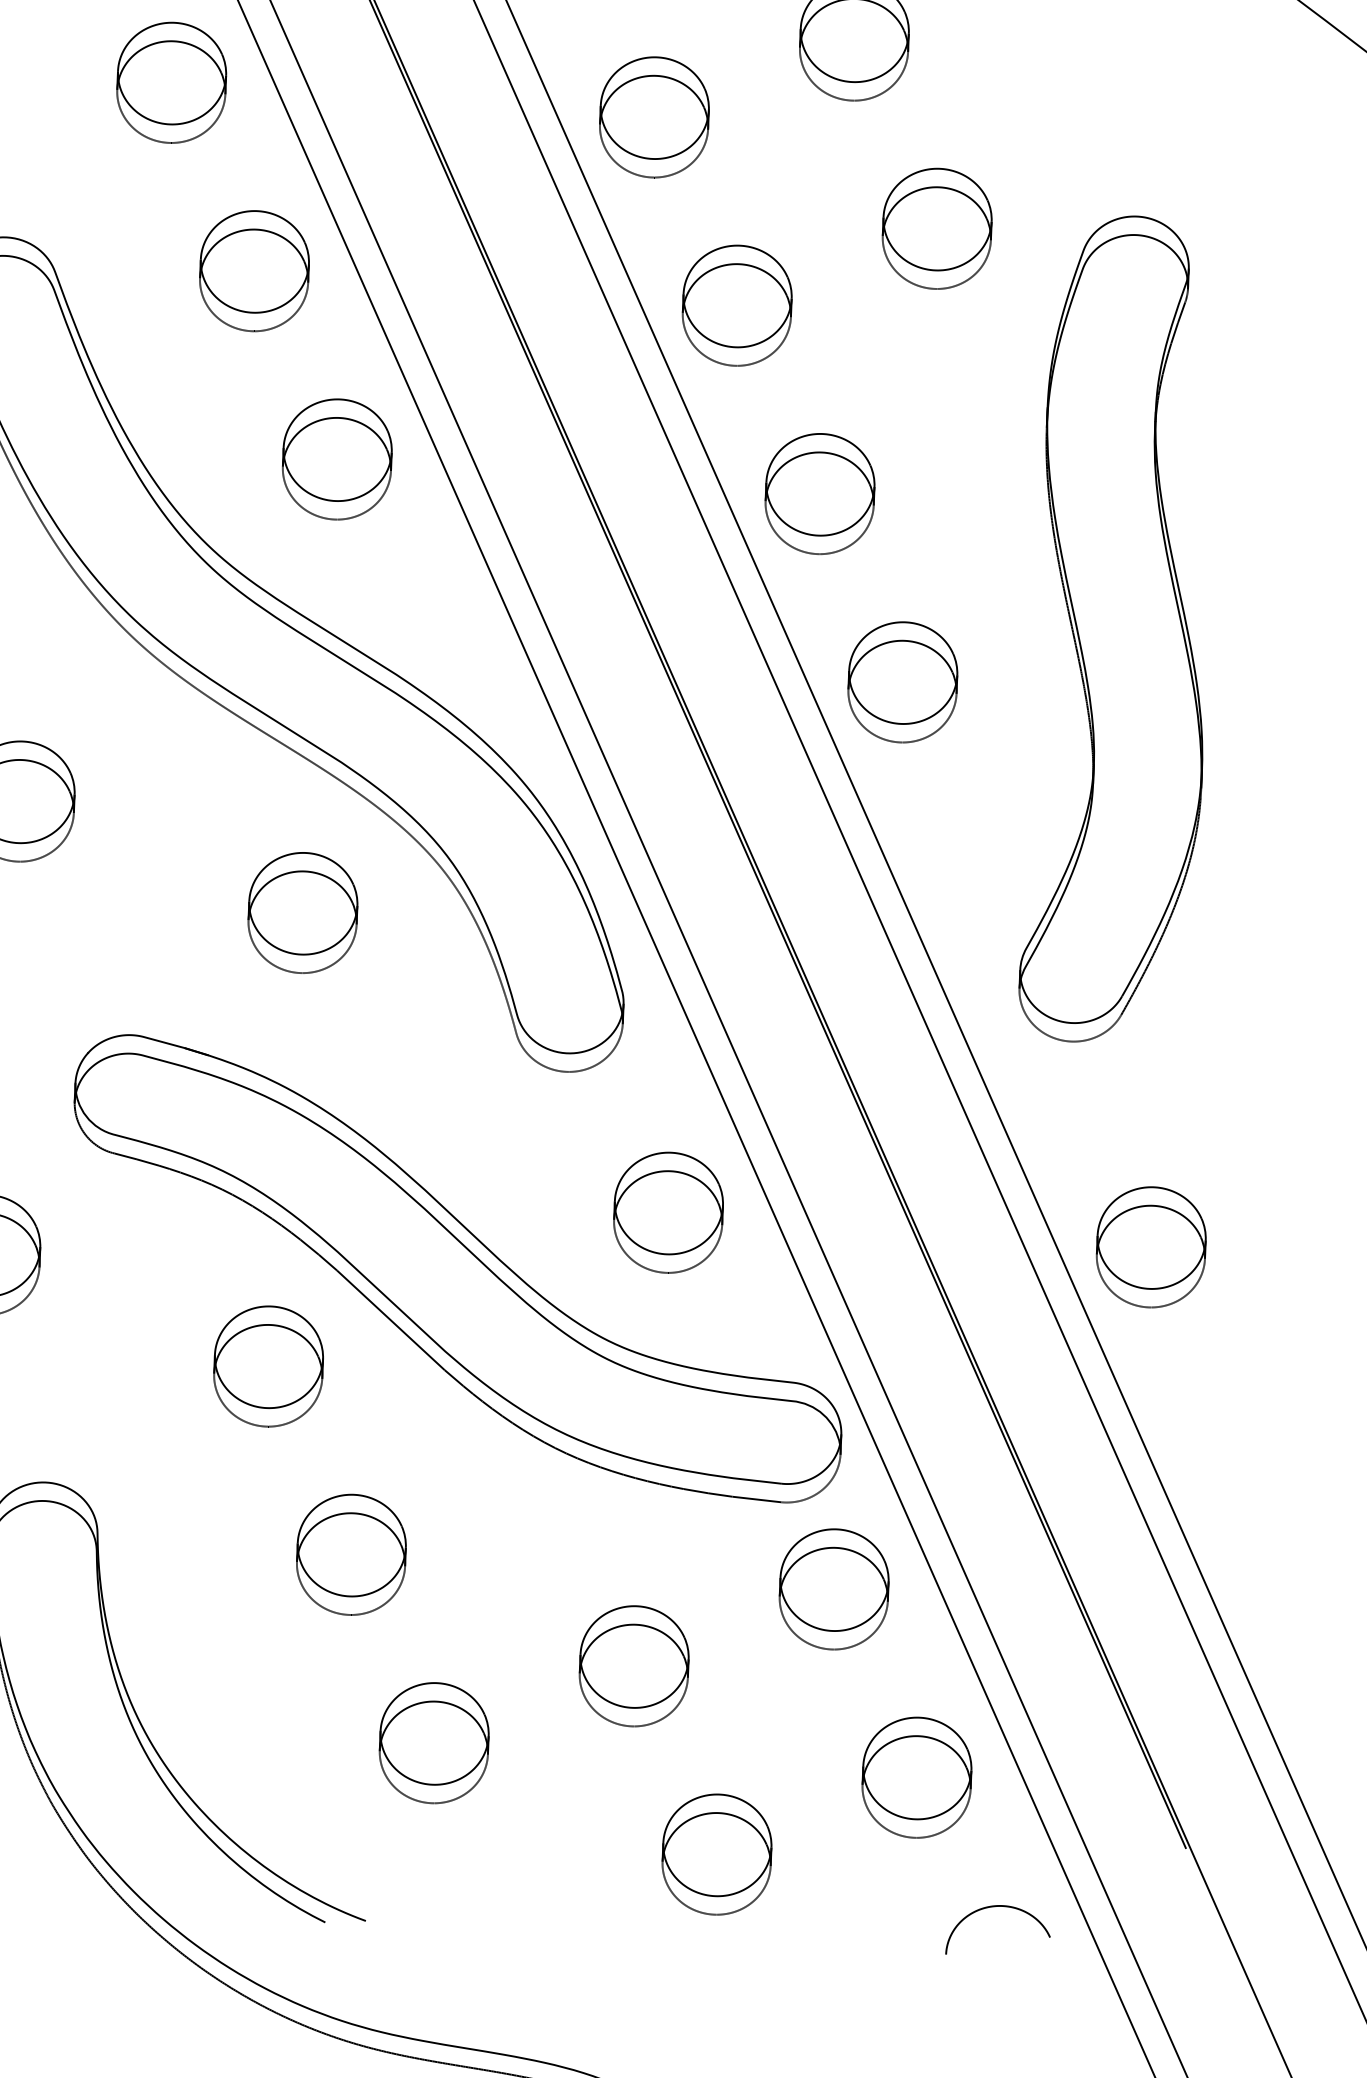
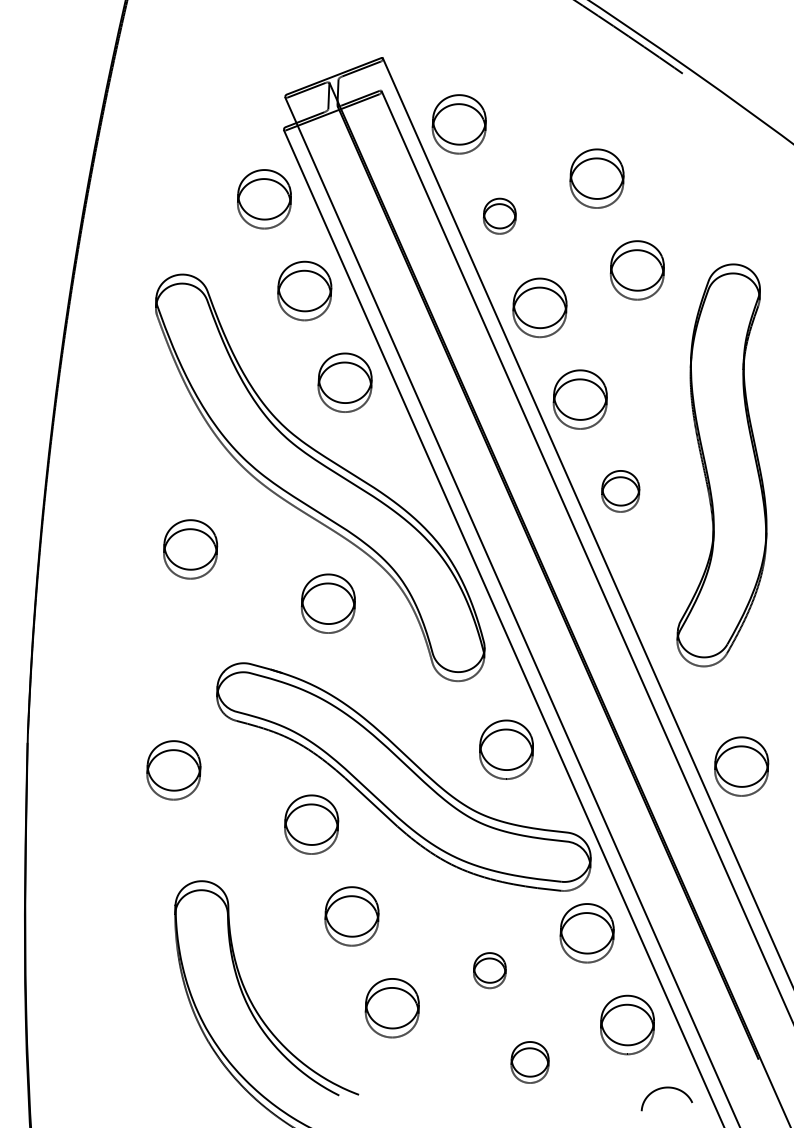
part: (654, 118) -> (499, 216), size x0.6
part: (902, 682) -> (620, 491), size x0.7
part: (633, 1665) -> (489, 970), size x0.6
part: (715, 1854) -> (529, 1062), size x0.7

